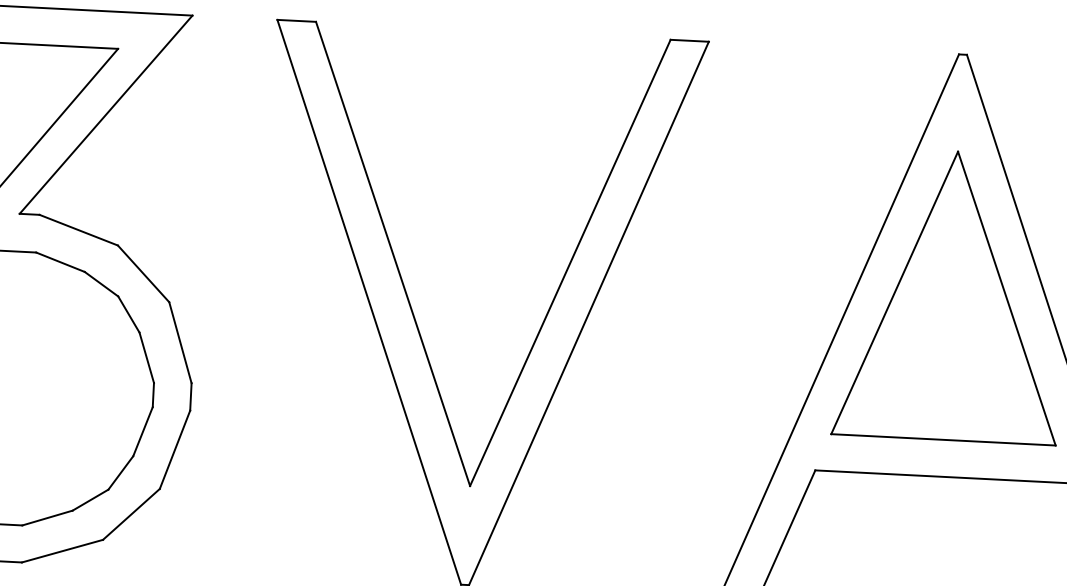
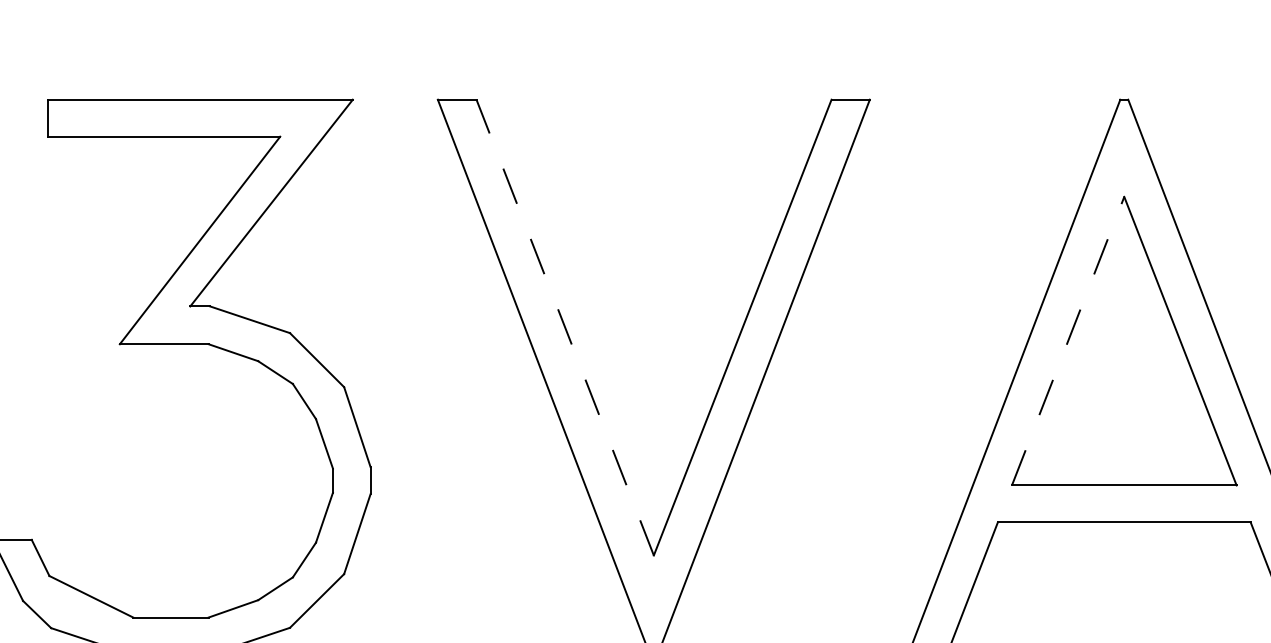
line: (393, 253) -> (565, 327), solid -> dashed
line: (895, 293) -> (1068, 341), solid -> dashed

